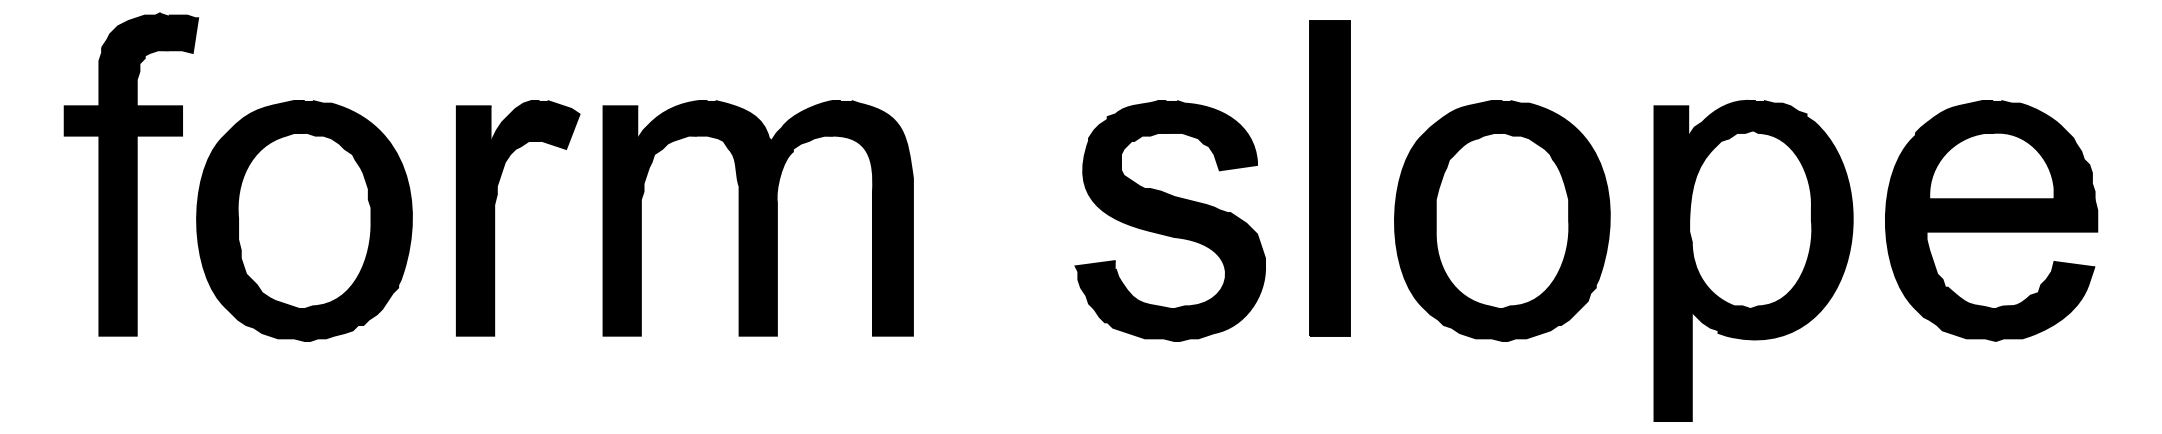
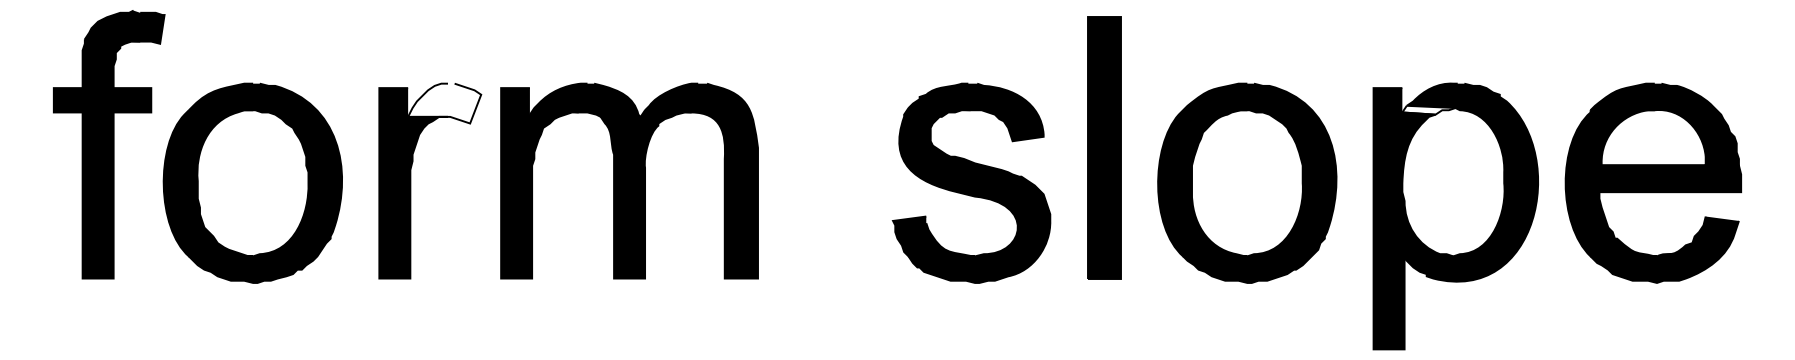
fill: (535, 124) -> (444, 103), removed
fill: (1720, 132) -> (1428, 109), removed

